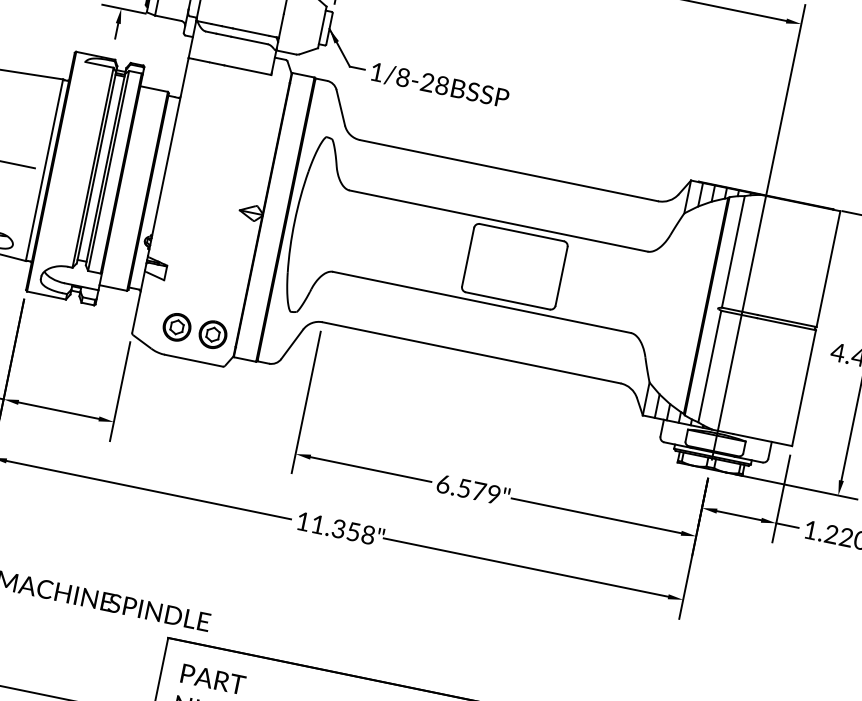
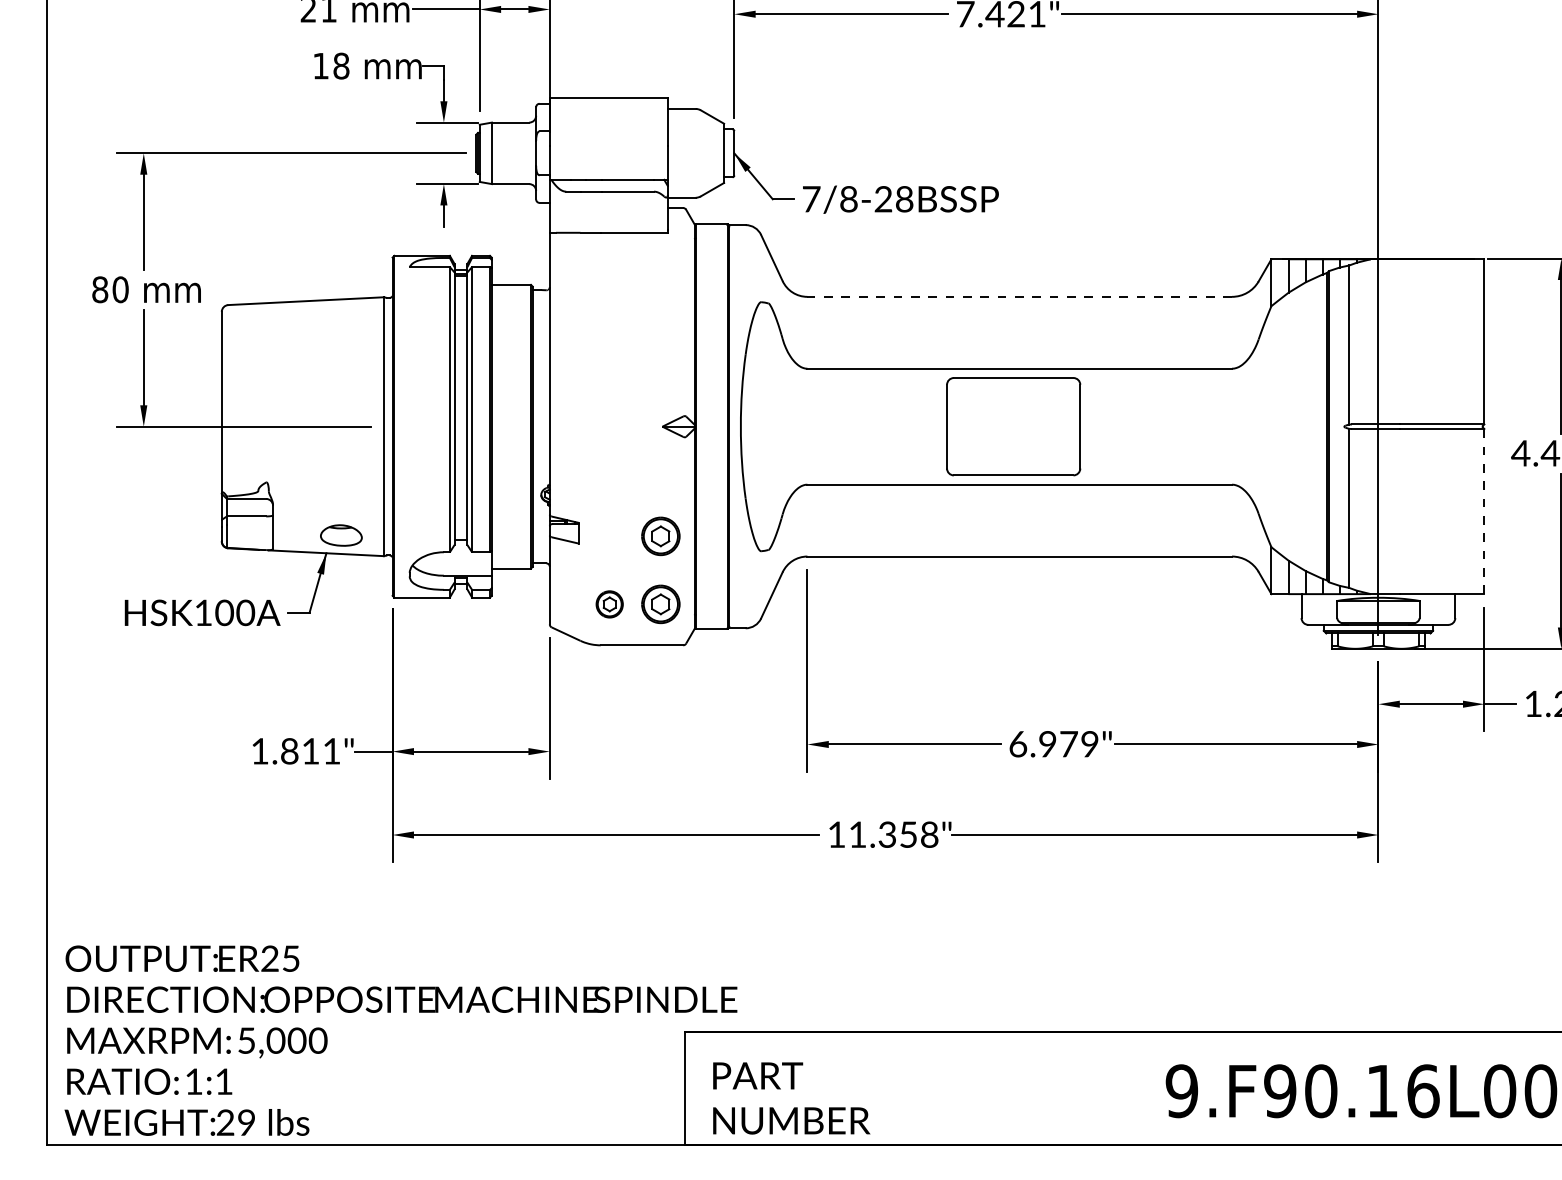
text: (376, 72) -> (811, 199), 1/8-28 -> 7/8-28
line: (508, 170) -> (1019, 296), solid -> dashed
part: (514, 266) -> (1013, 426), moved
part: (222, 287) -> (660, 536), added
part: (176, 327) -> (609, 604), size x0.7
line: (804, 388) -> (1484, 511), solid -> dashed
text: (464, 488) -> (1047, 744), 6.579" -> 6.979"

